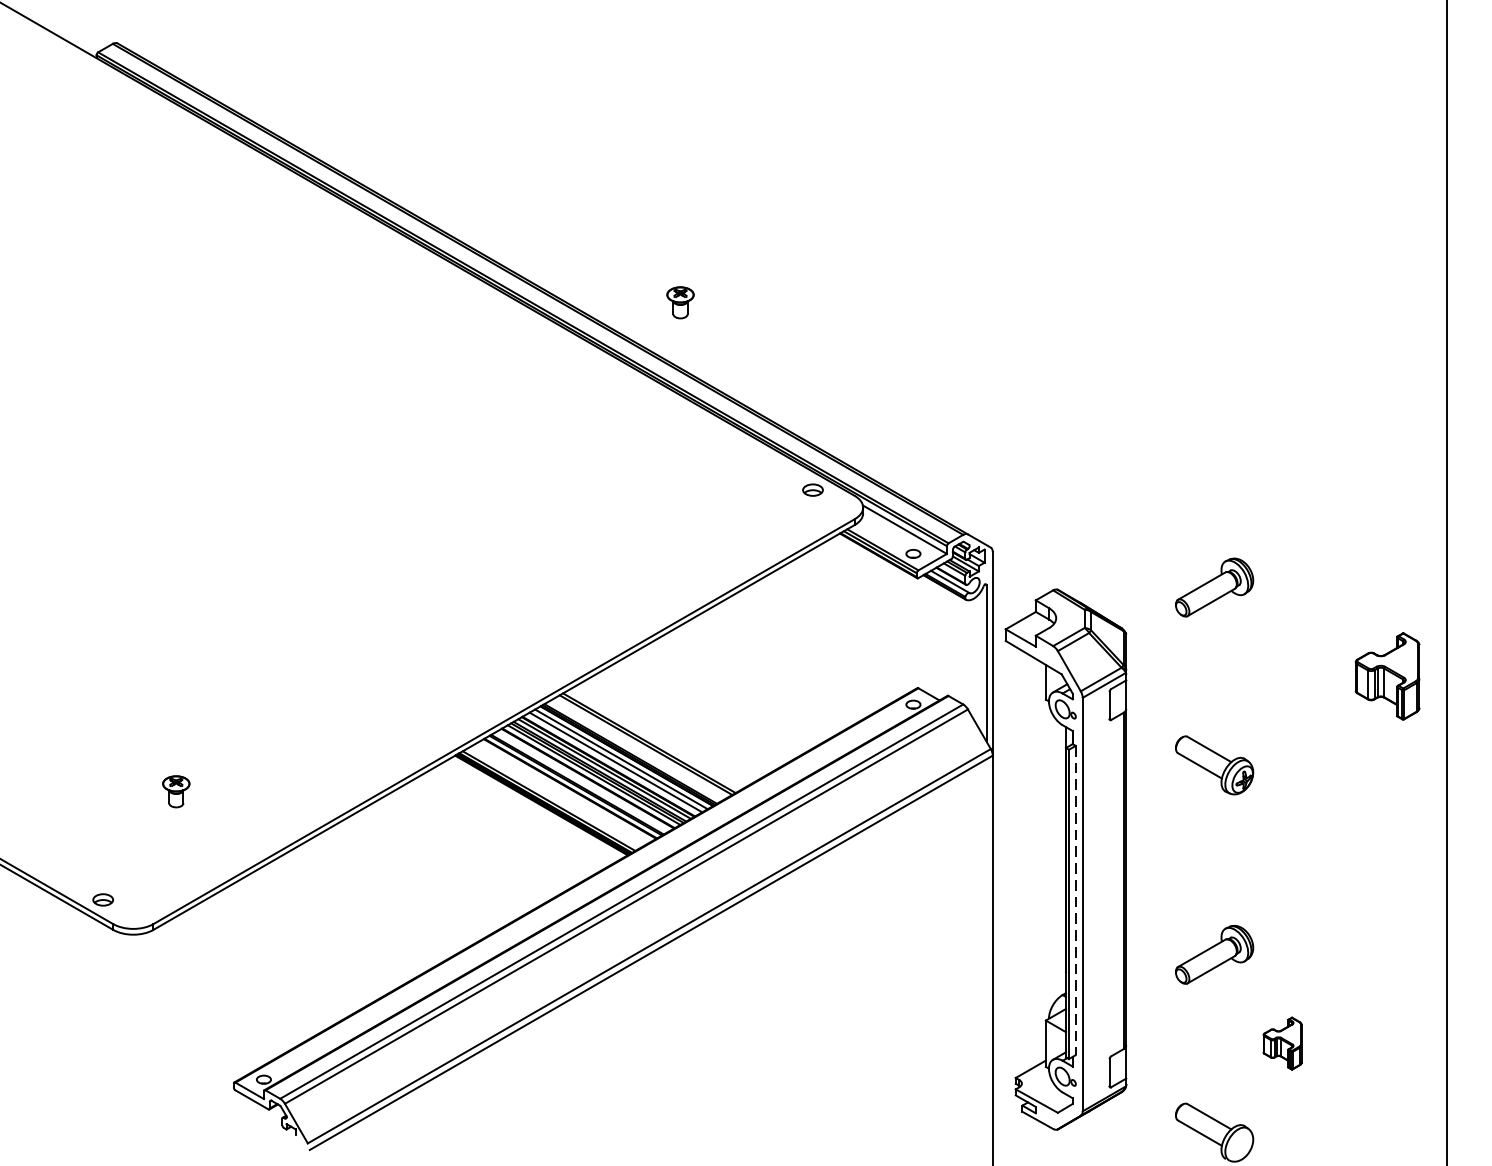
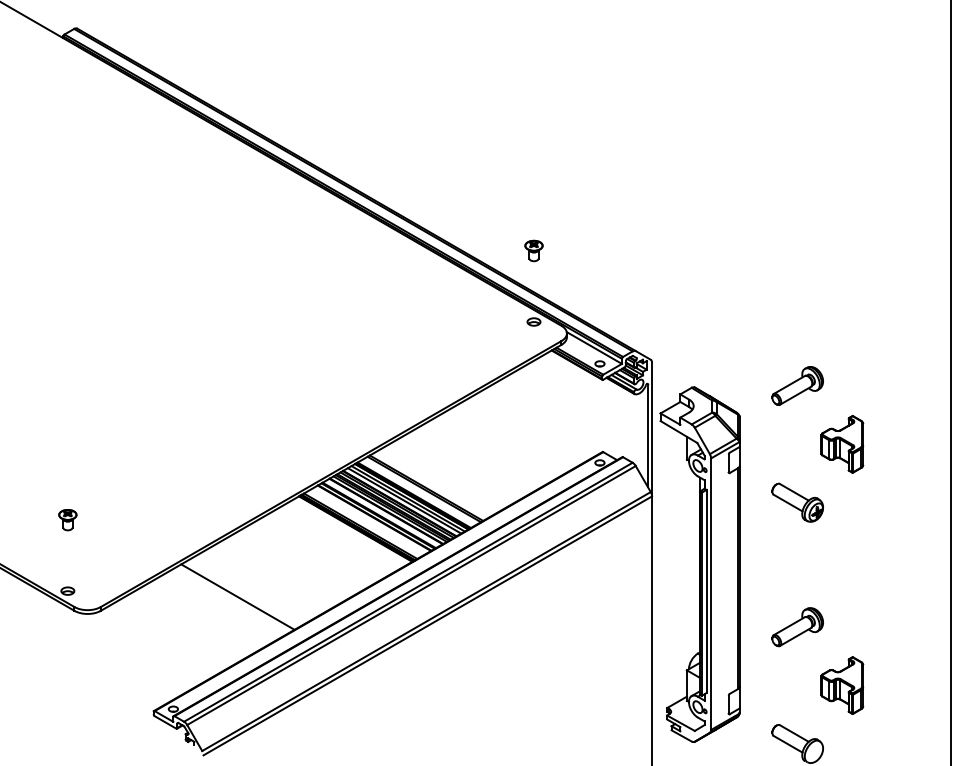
part: (679, 302) -> (533, 250), moved
part: (1387, 676) -> (842, 444), moved
part: (175, 792) -> (67, 520), moved
line: (1075, 900) -> (706, 591), dashed -> solid
line: (361, 908) -> (237, 596), added
part: (1282, 1043) -> (842, 685), size x1.67

